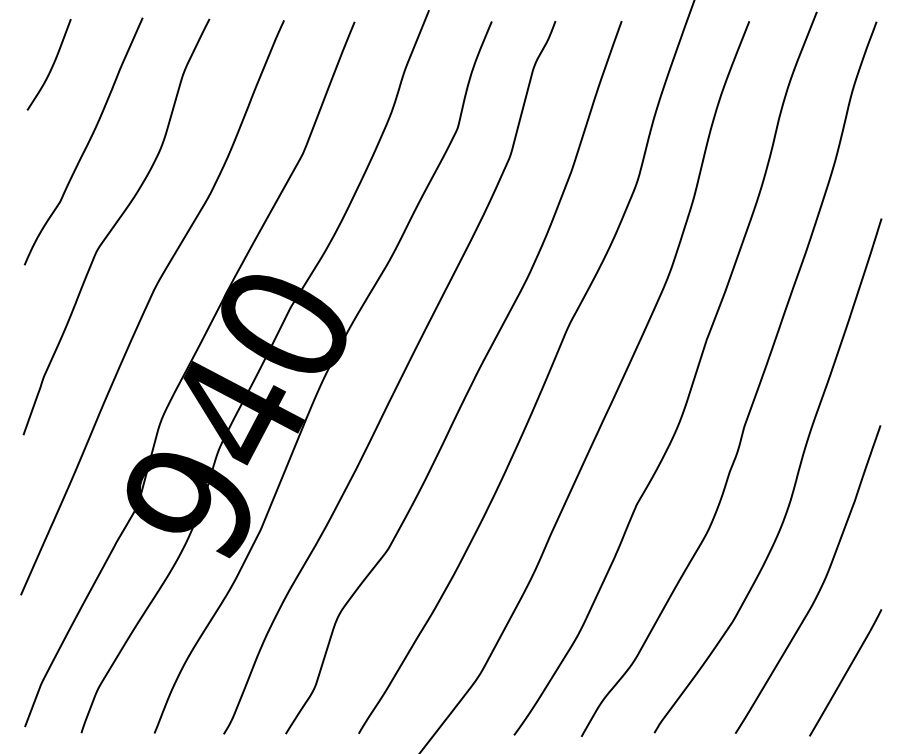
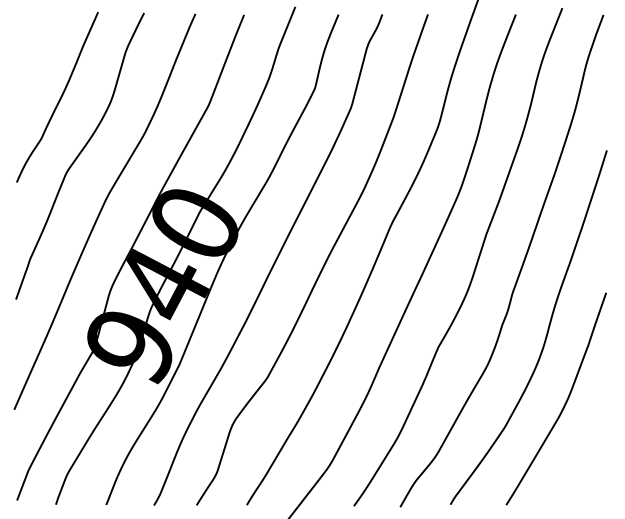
curve: (51, 64) -> (35, 44), removed
line: (844, 673) -> (581, 463), removed

